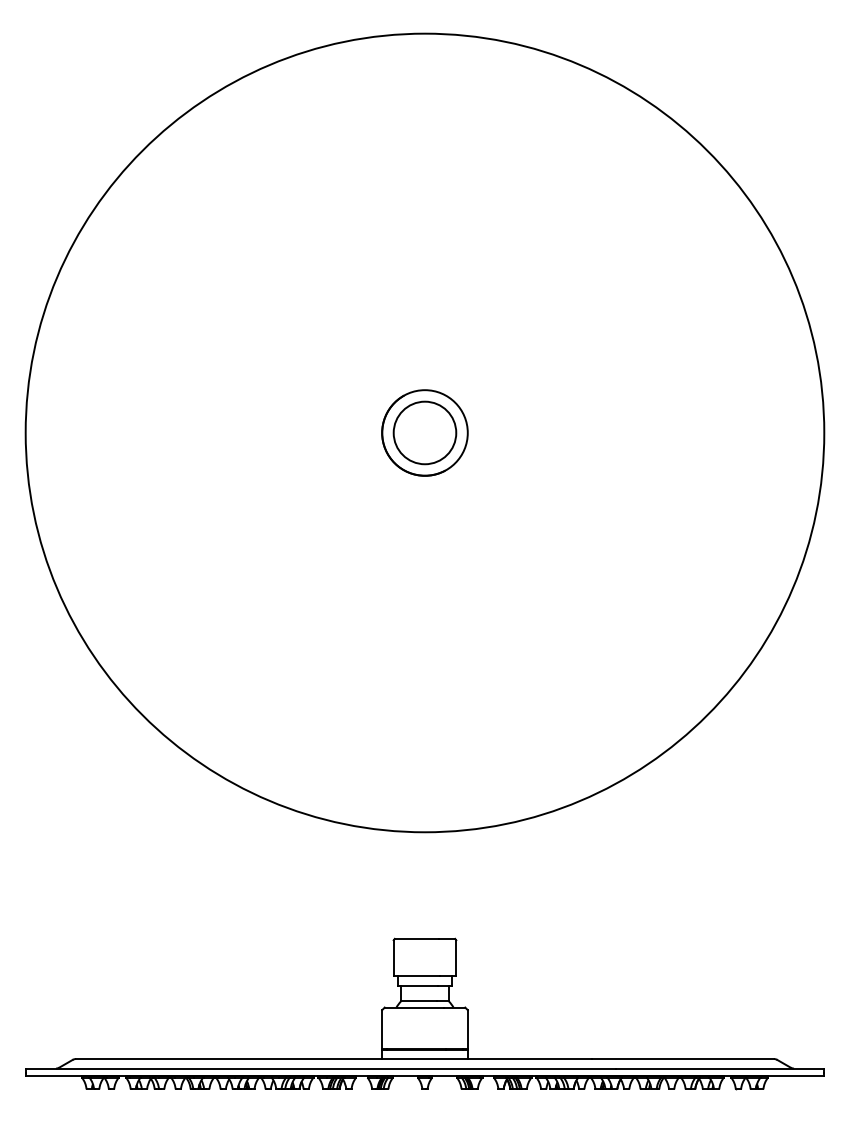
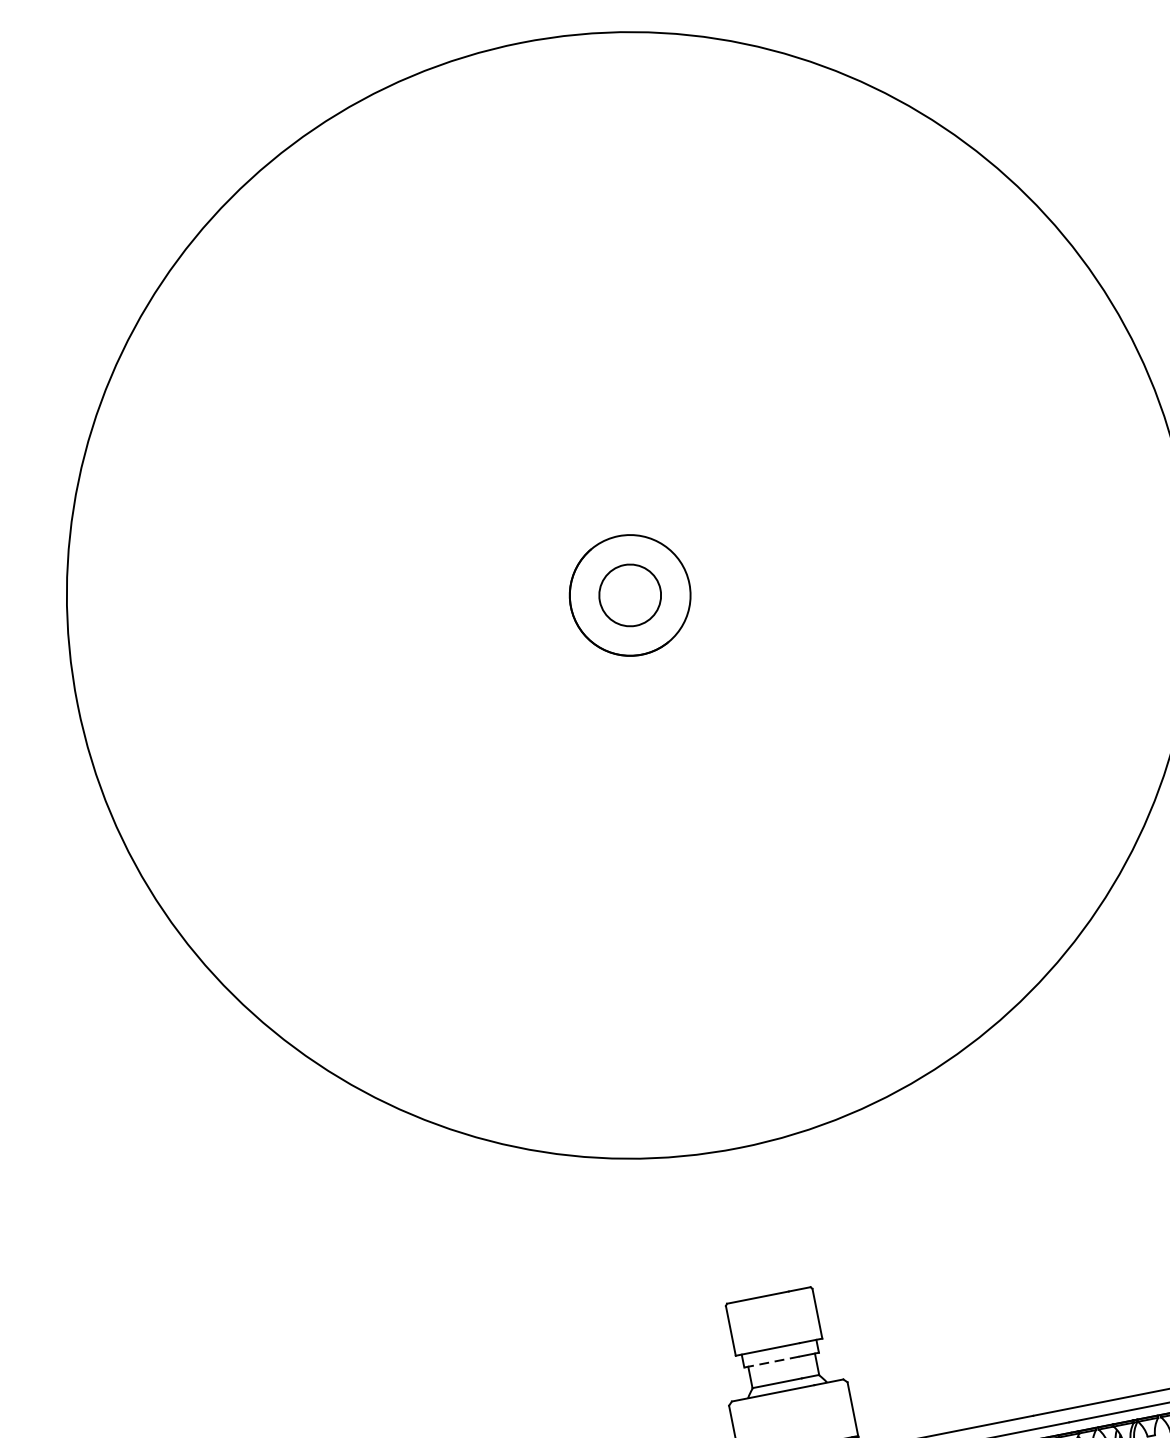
circle: (424, 432) -> (629, 594), size x0.7
line: (417, 985) -> (771, 1361), solid -> dashed

